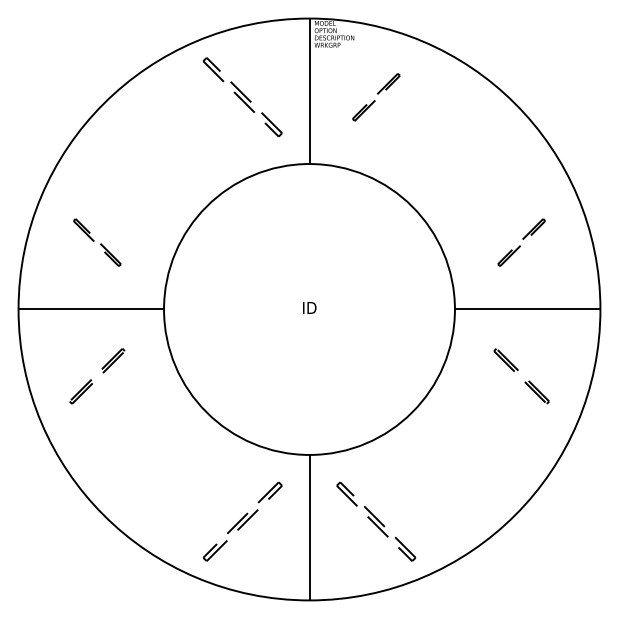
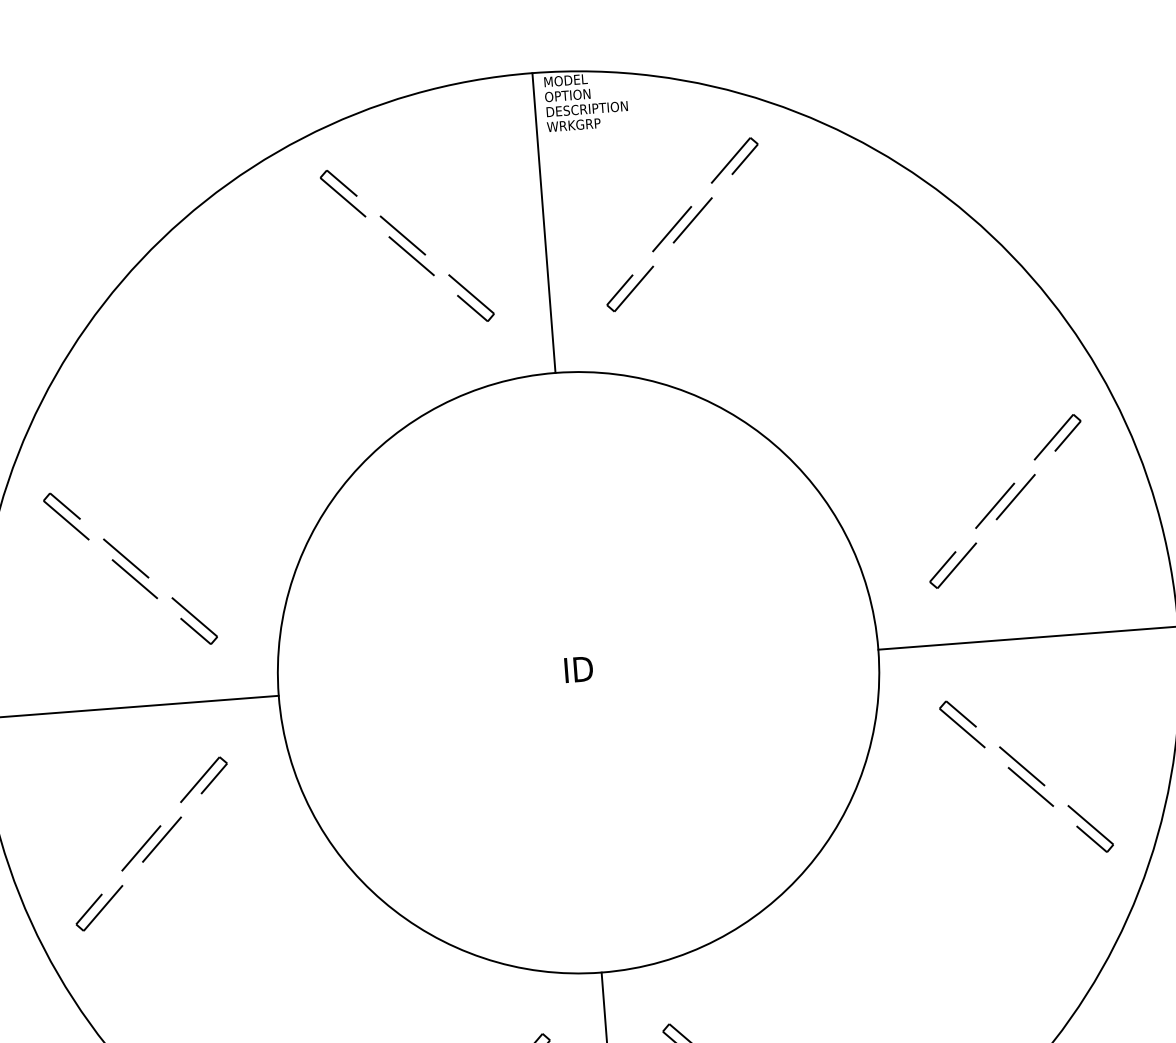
part: (376, 97) -> (683, 225), size x1.67
part: (97, 242) -> (131, 568), size x1.67
part: (521, 242) -> (1004, 501), size x1.67
part: (97, 376) -> (152, 844), size x1.43
part: (521, 376) -> (1026, 777), size x1.43

